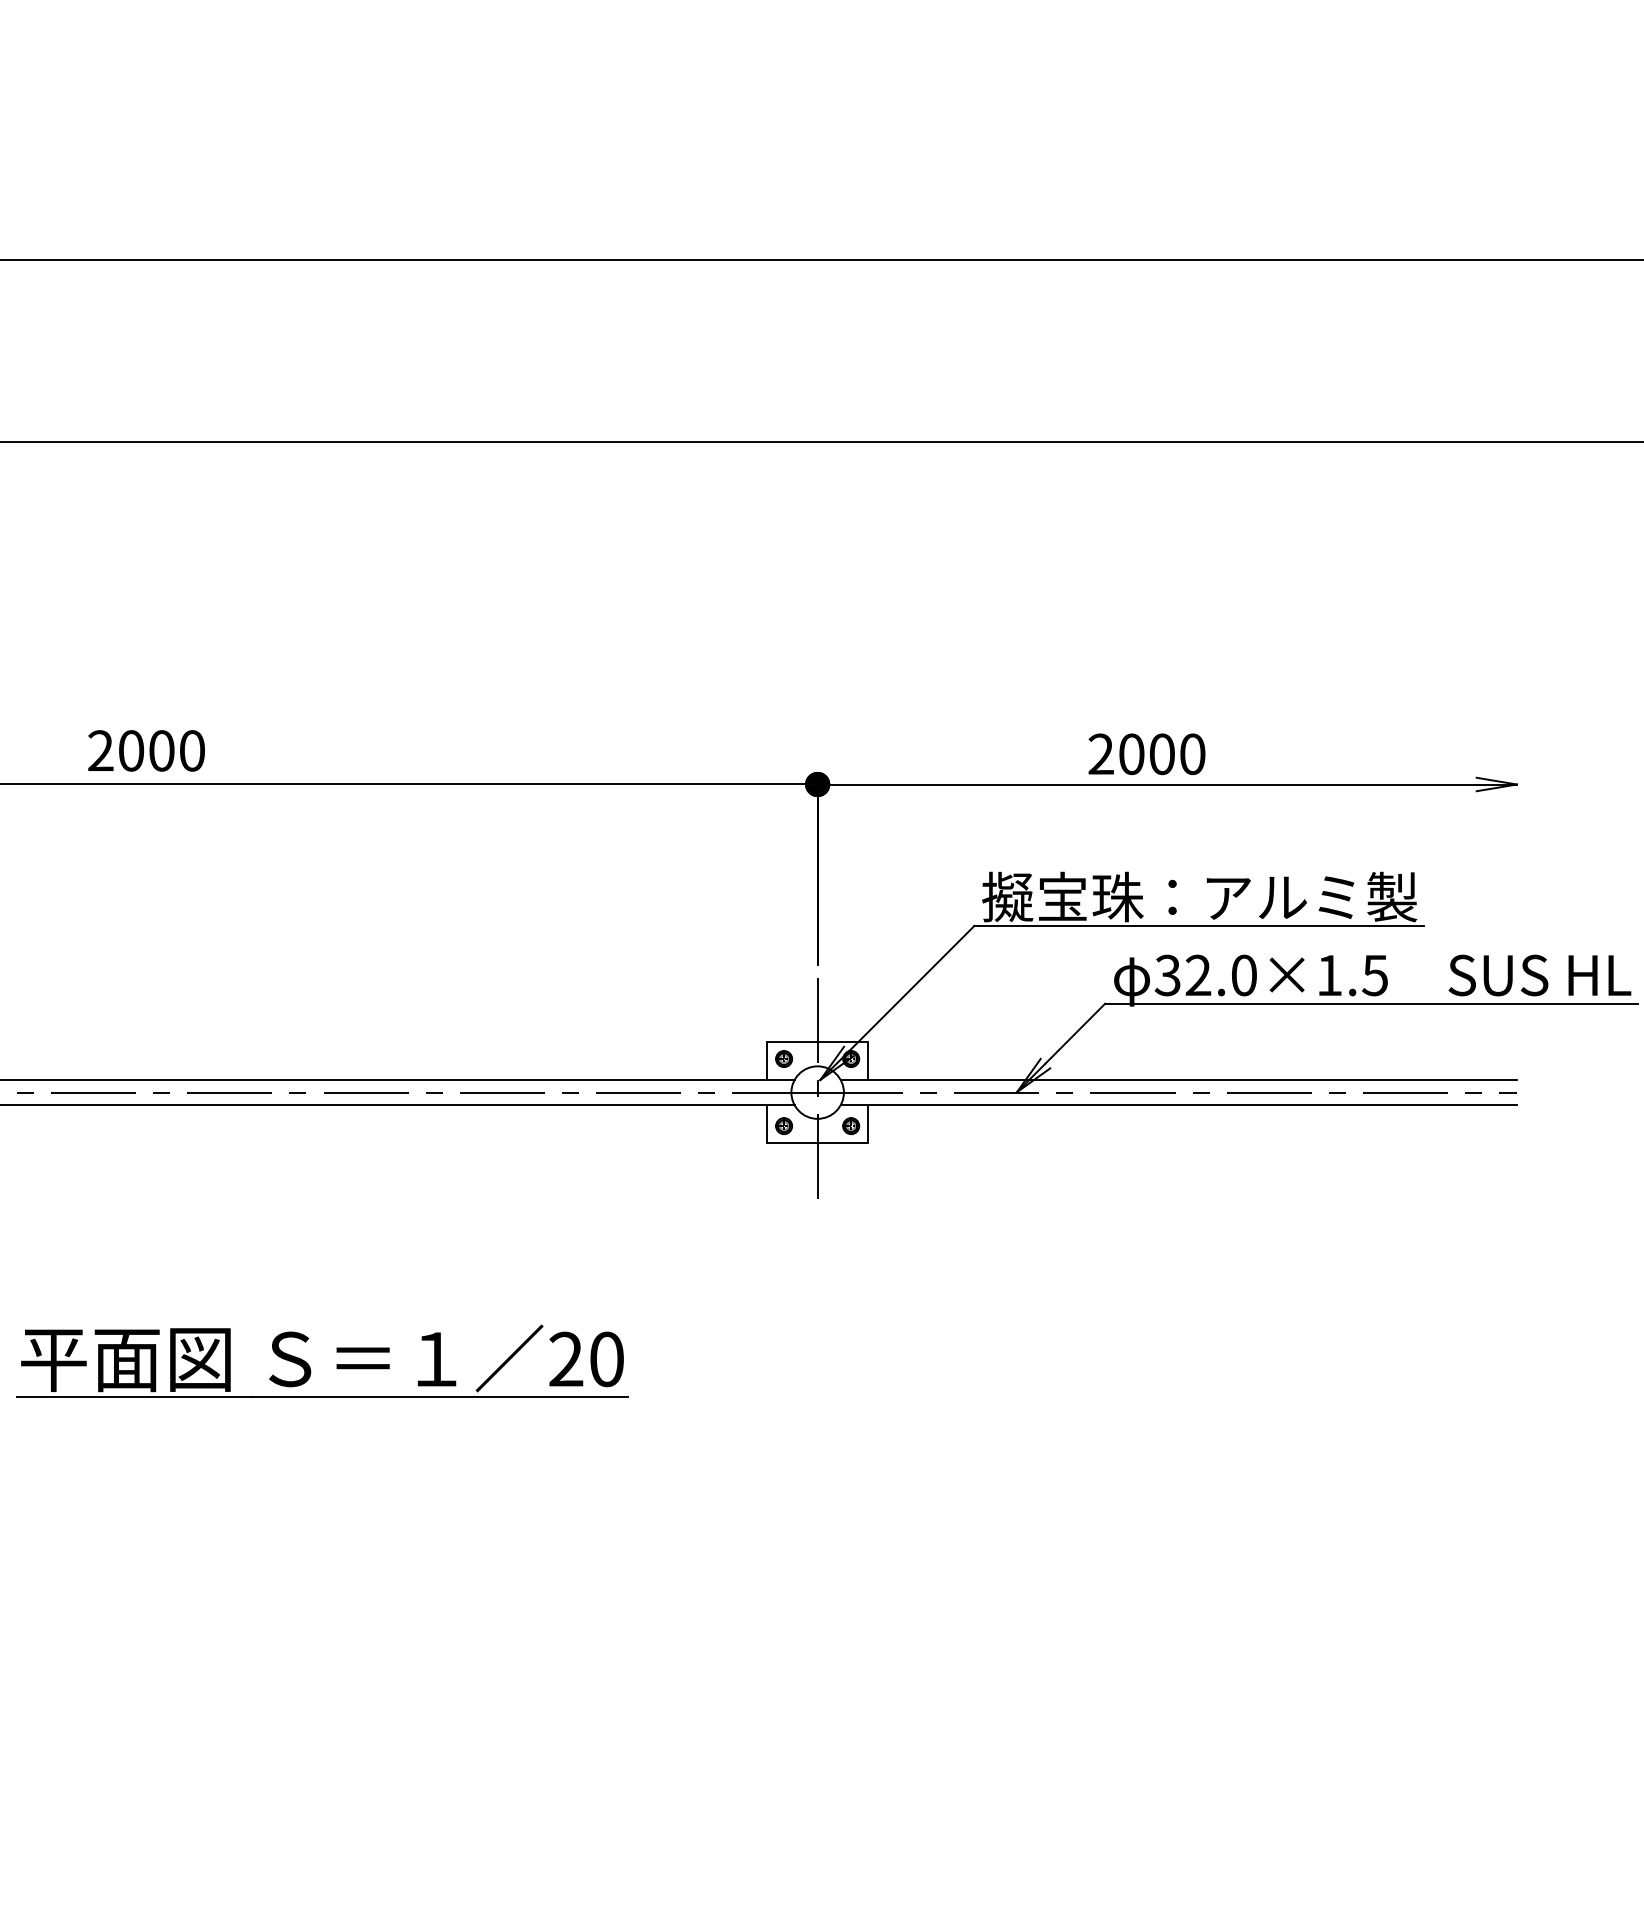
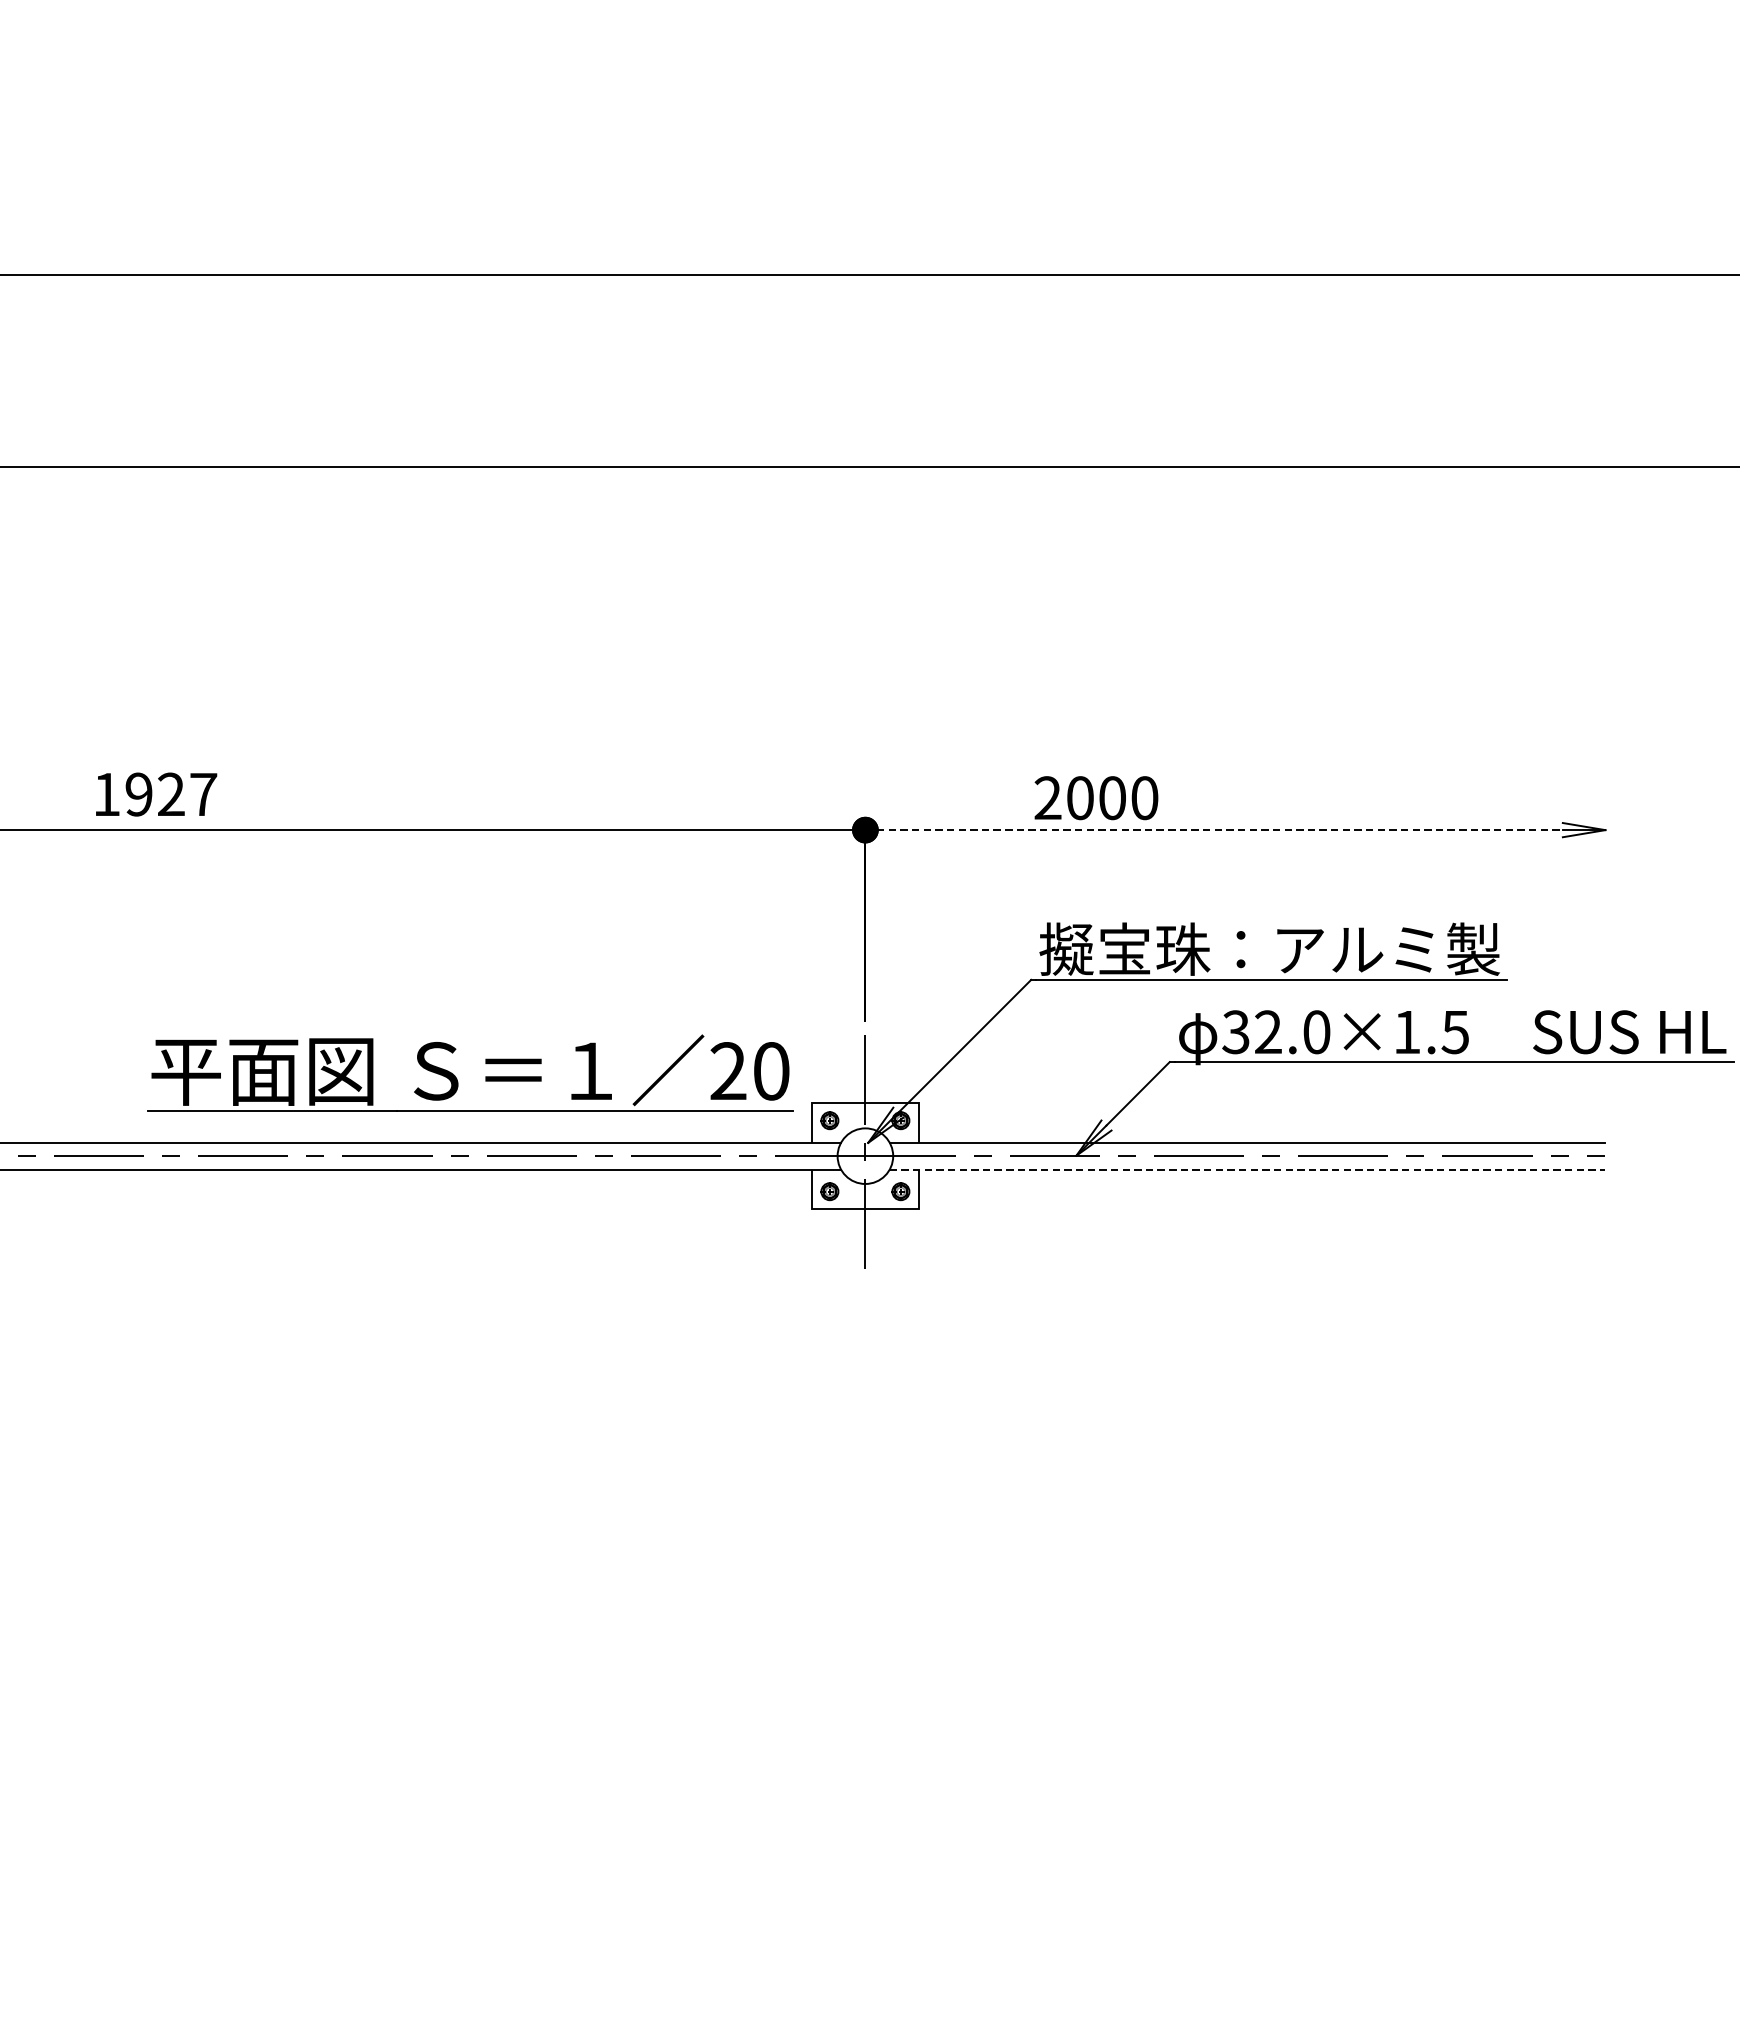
text: (146, 750) -> (155, 794), 2000 -> 1927
text: (1146, 754) -> (1095, 798), moved
line: (1147, 784) -> (1214, 830), solid -> dashed
line: (1179, 1105) -> (1248, 1169), solid -> dashed
part: (310, 1367) -> (457, 1079), moved

